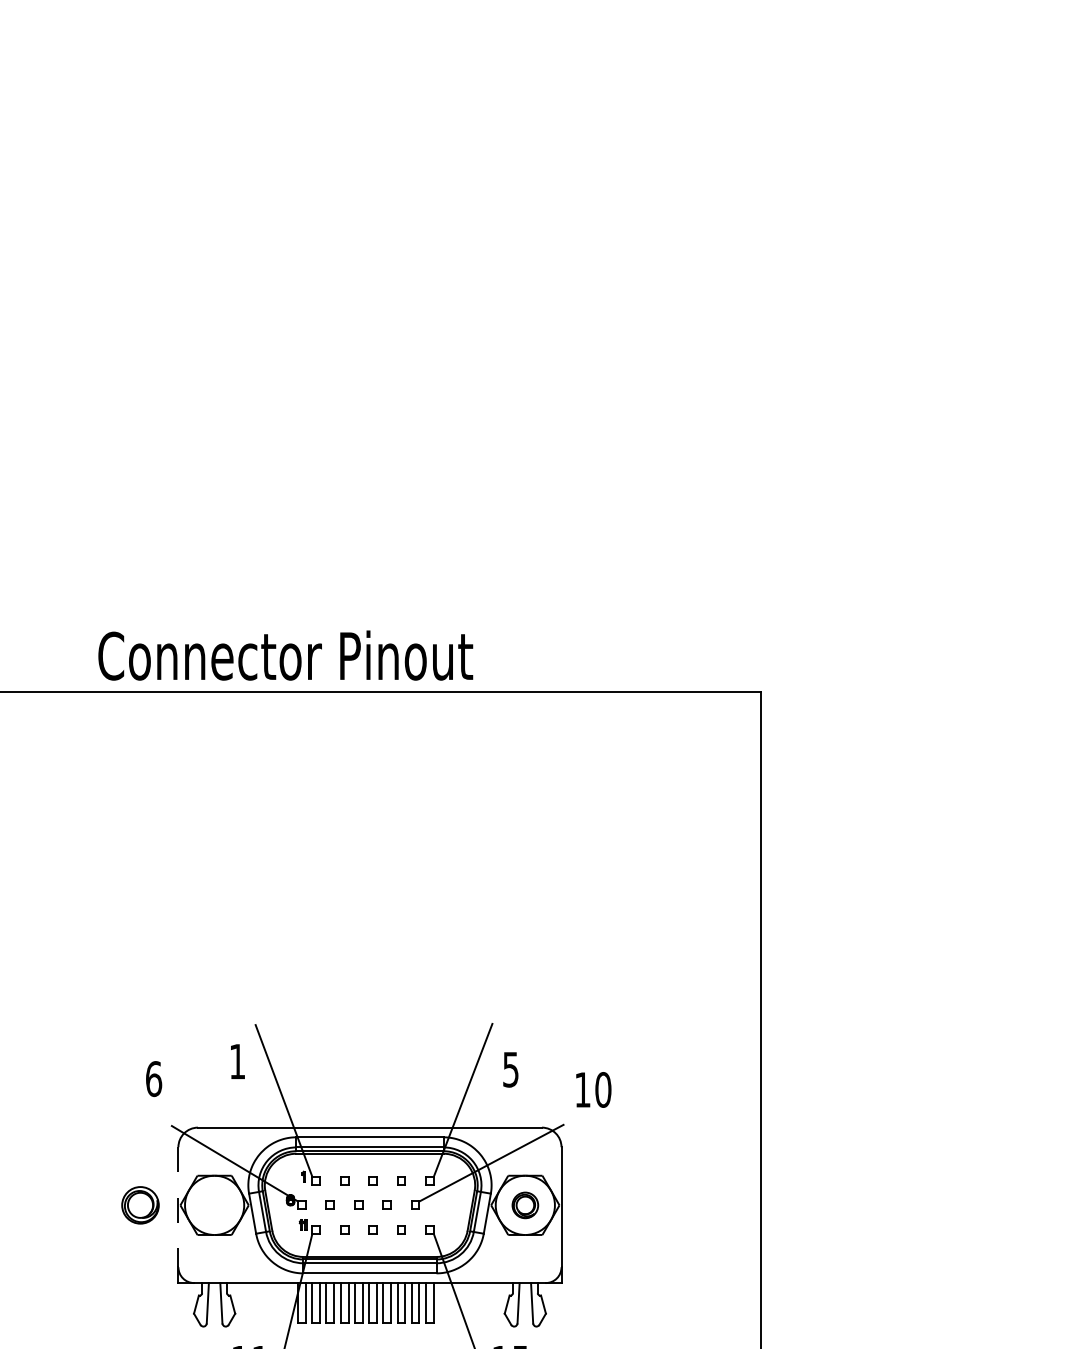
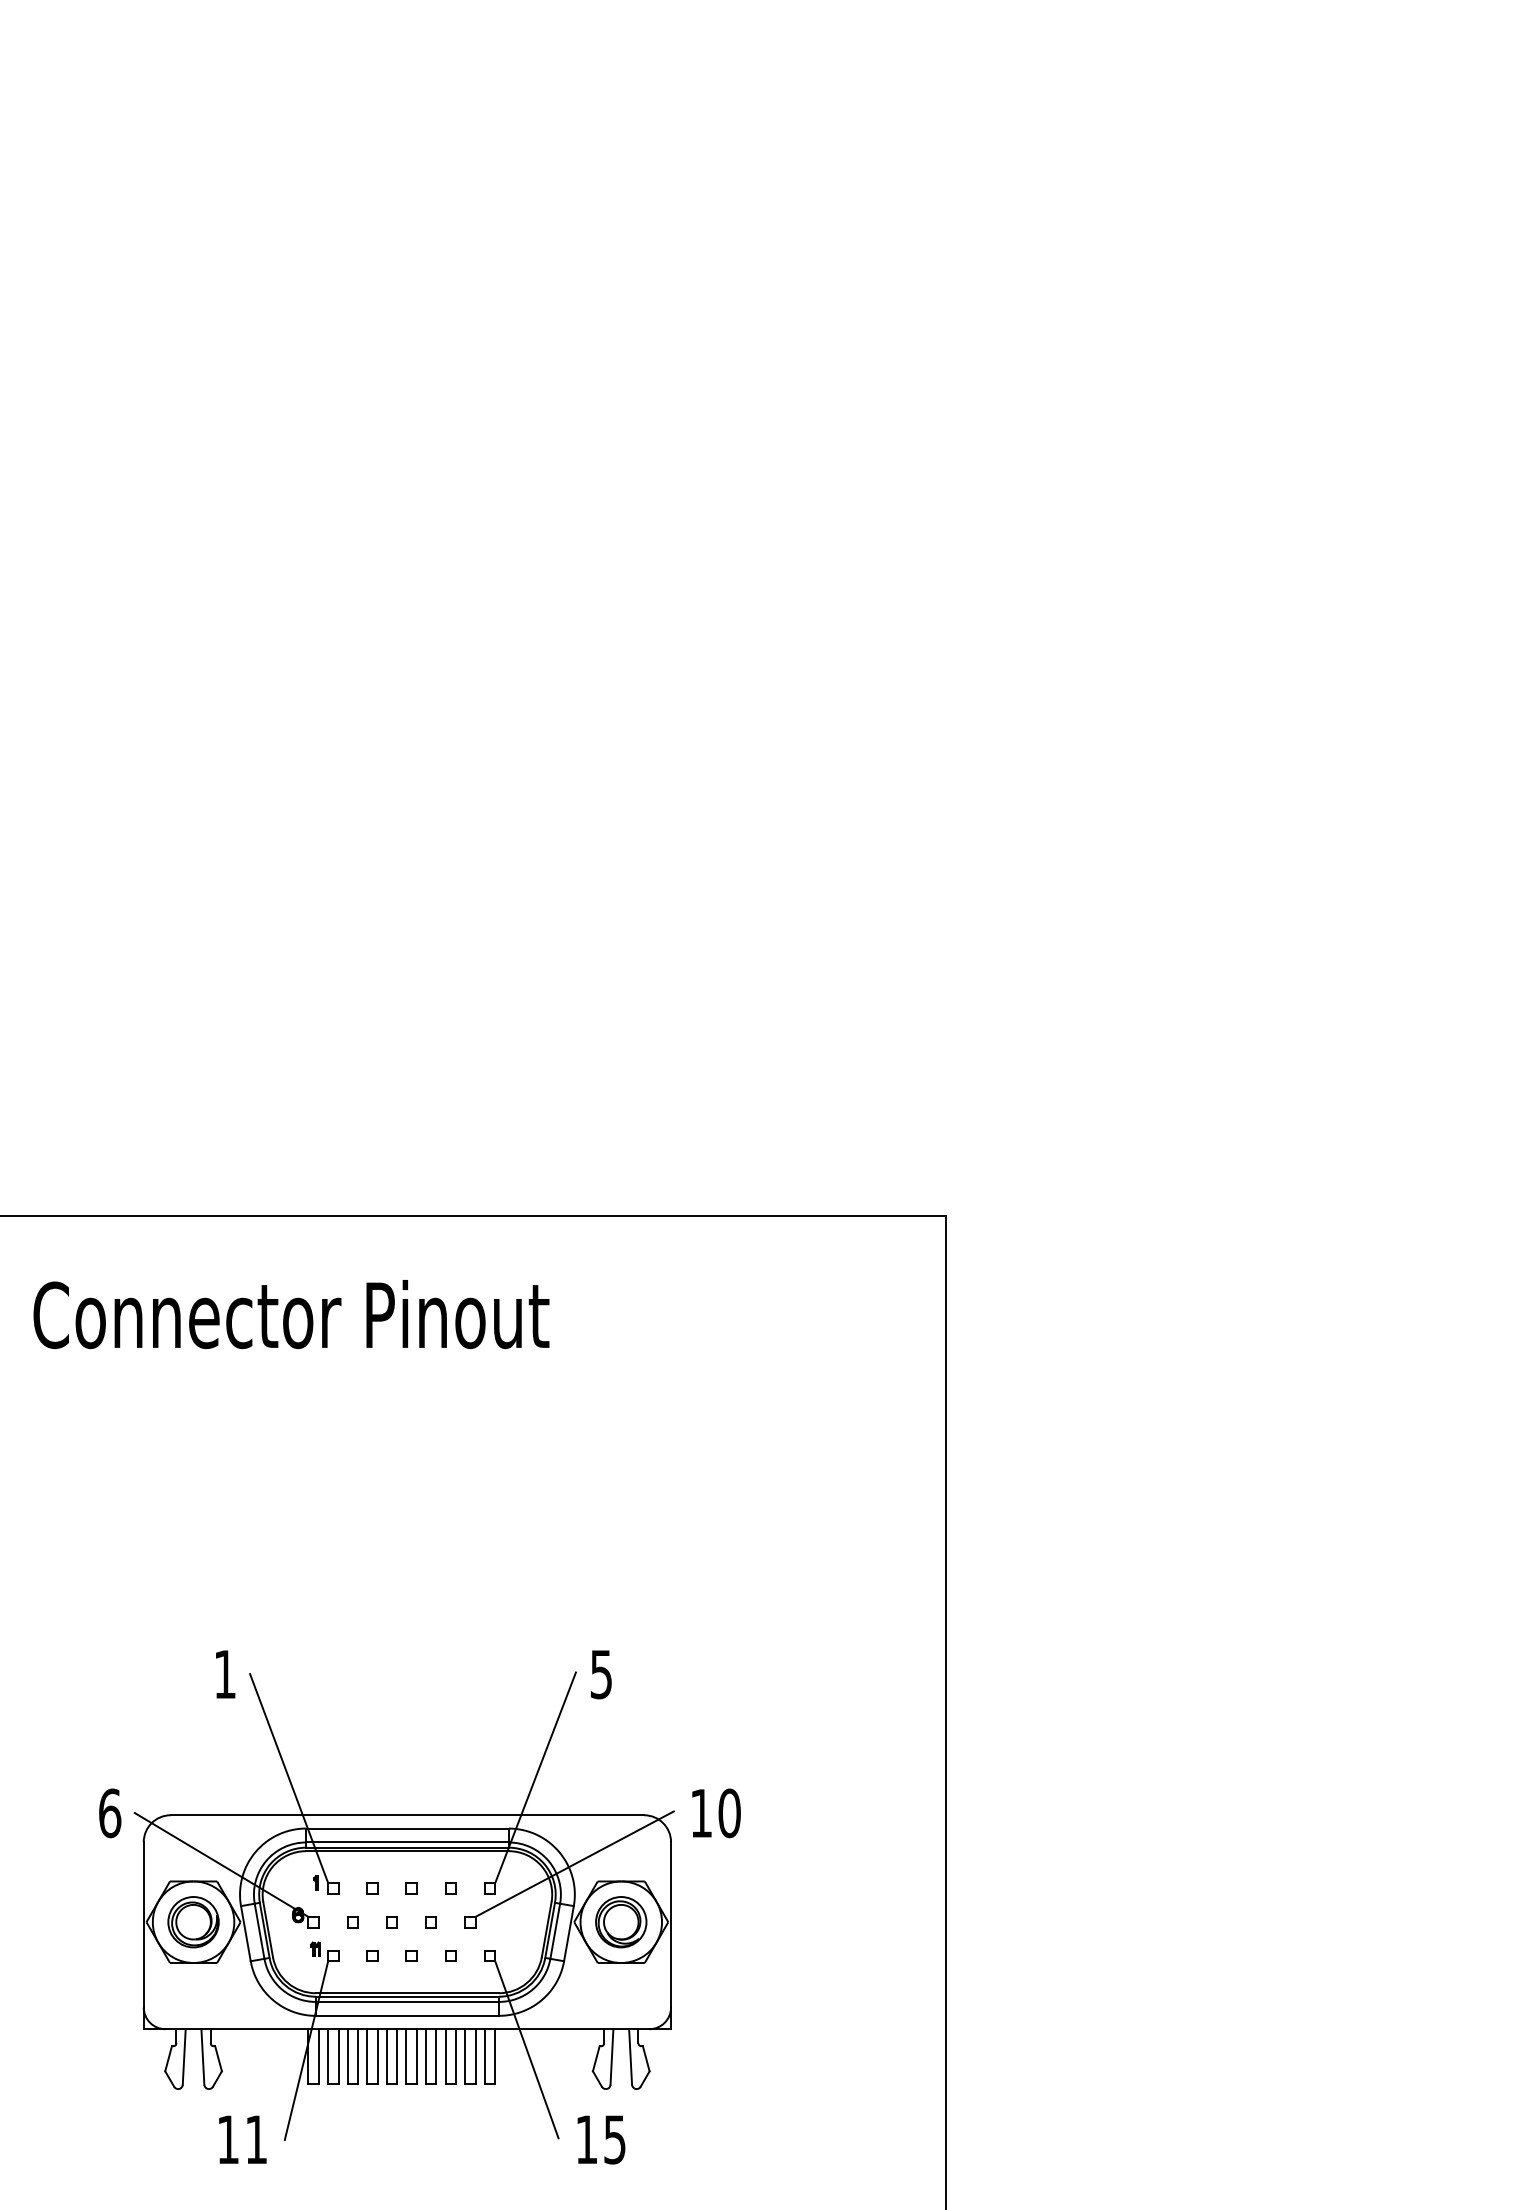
text: (285, 655) -> (291, 1314), moved
text: (237, 1061) -> (225, 1674), moved
text: (510, 1069) -> (600, 1674), moved
text: (154, 1079) -> (110, 1813), moved
text: (593, 1090) -> (716, 1813), moved
part: (140, 1205) -> (193, 1922), moved
part: (525, 1205) -> (621, 1922), size x1.43
line: (178, 1207) -> (143, 1924), dashed -> solid

